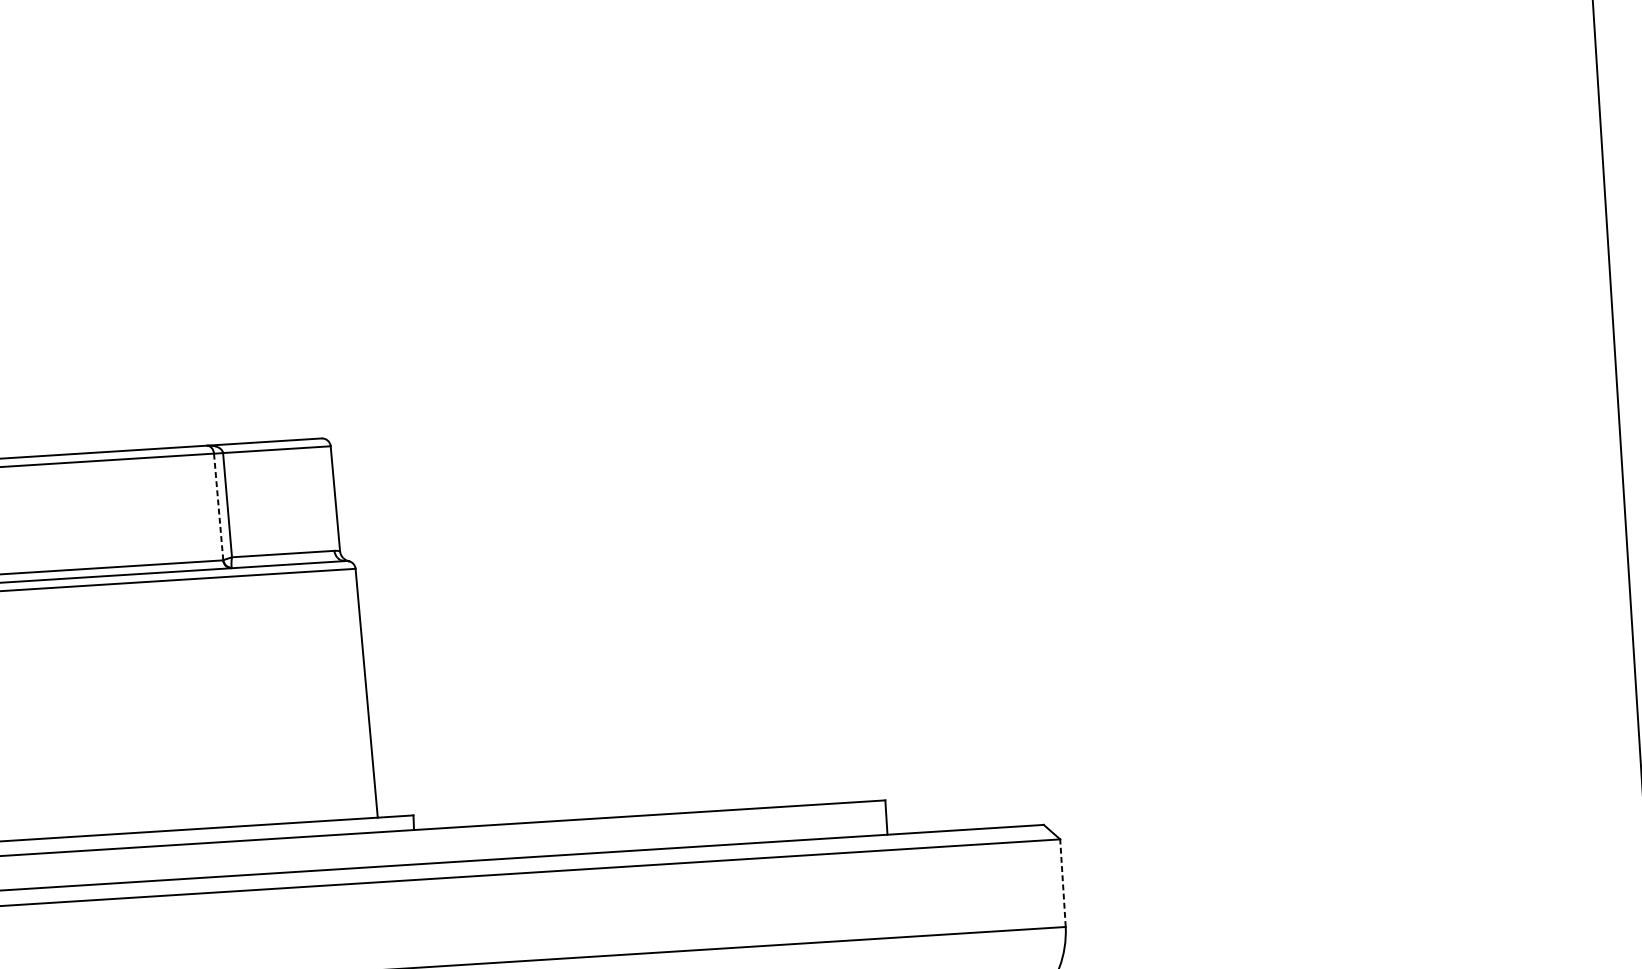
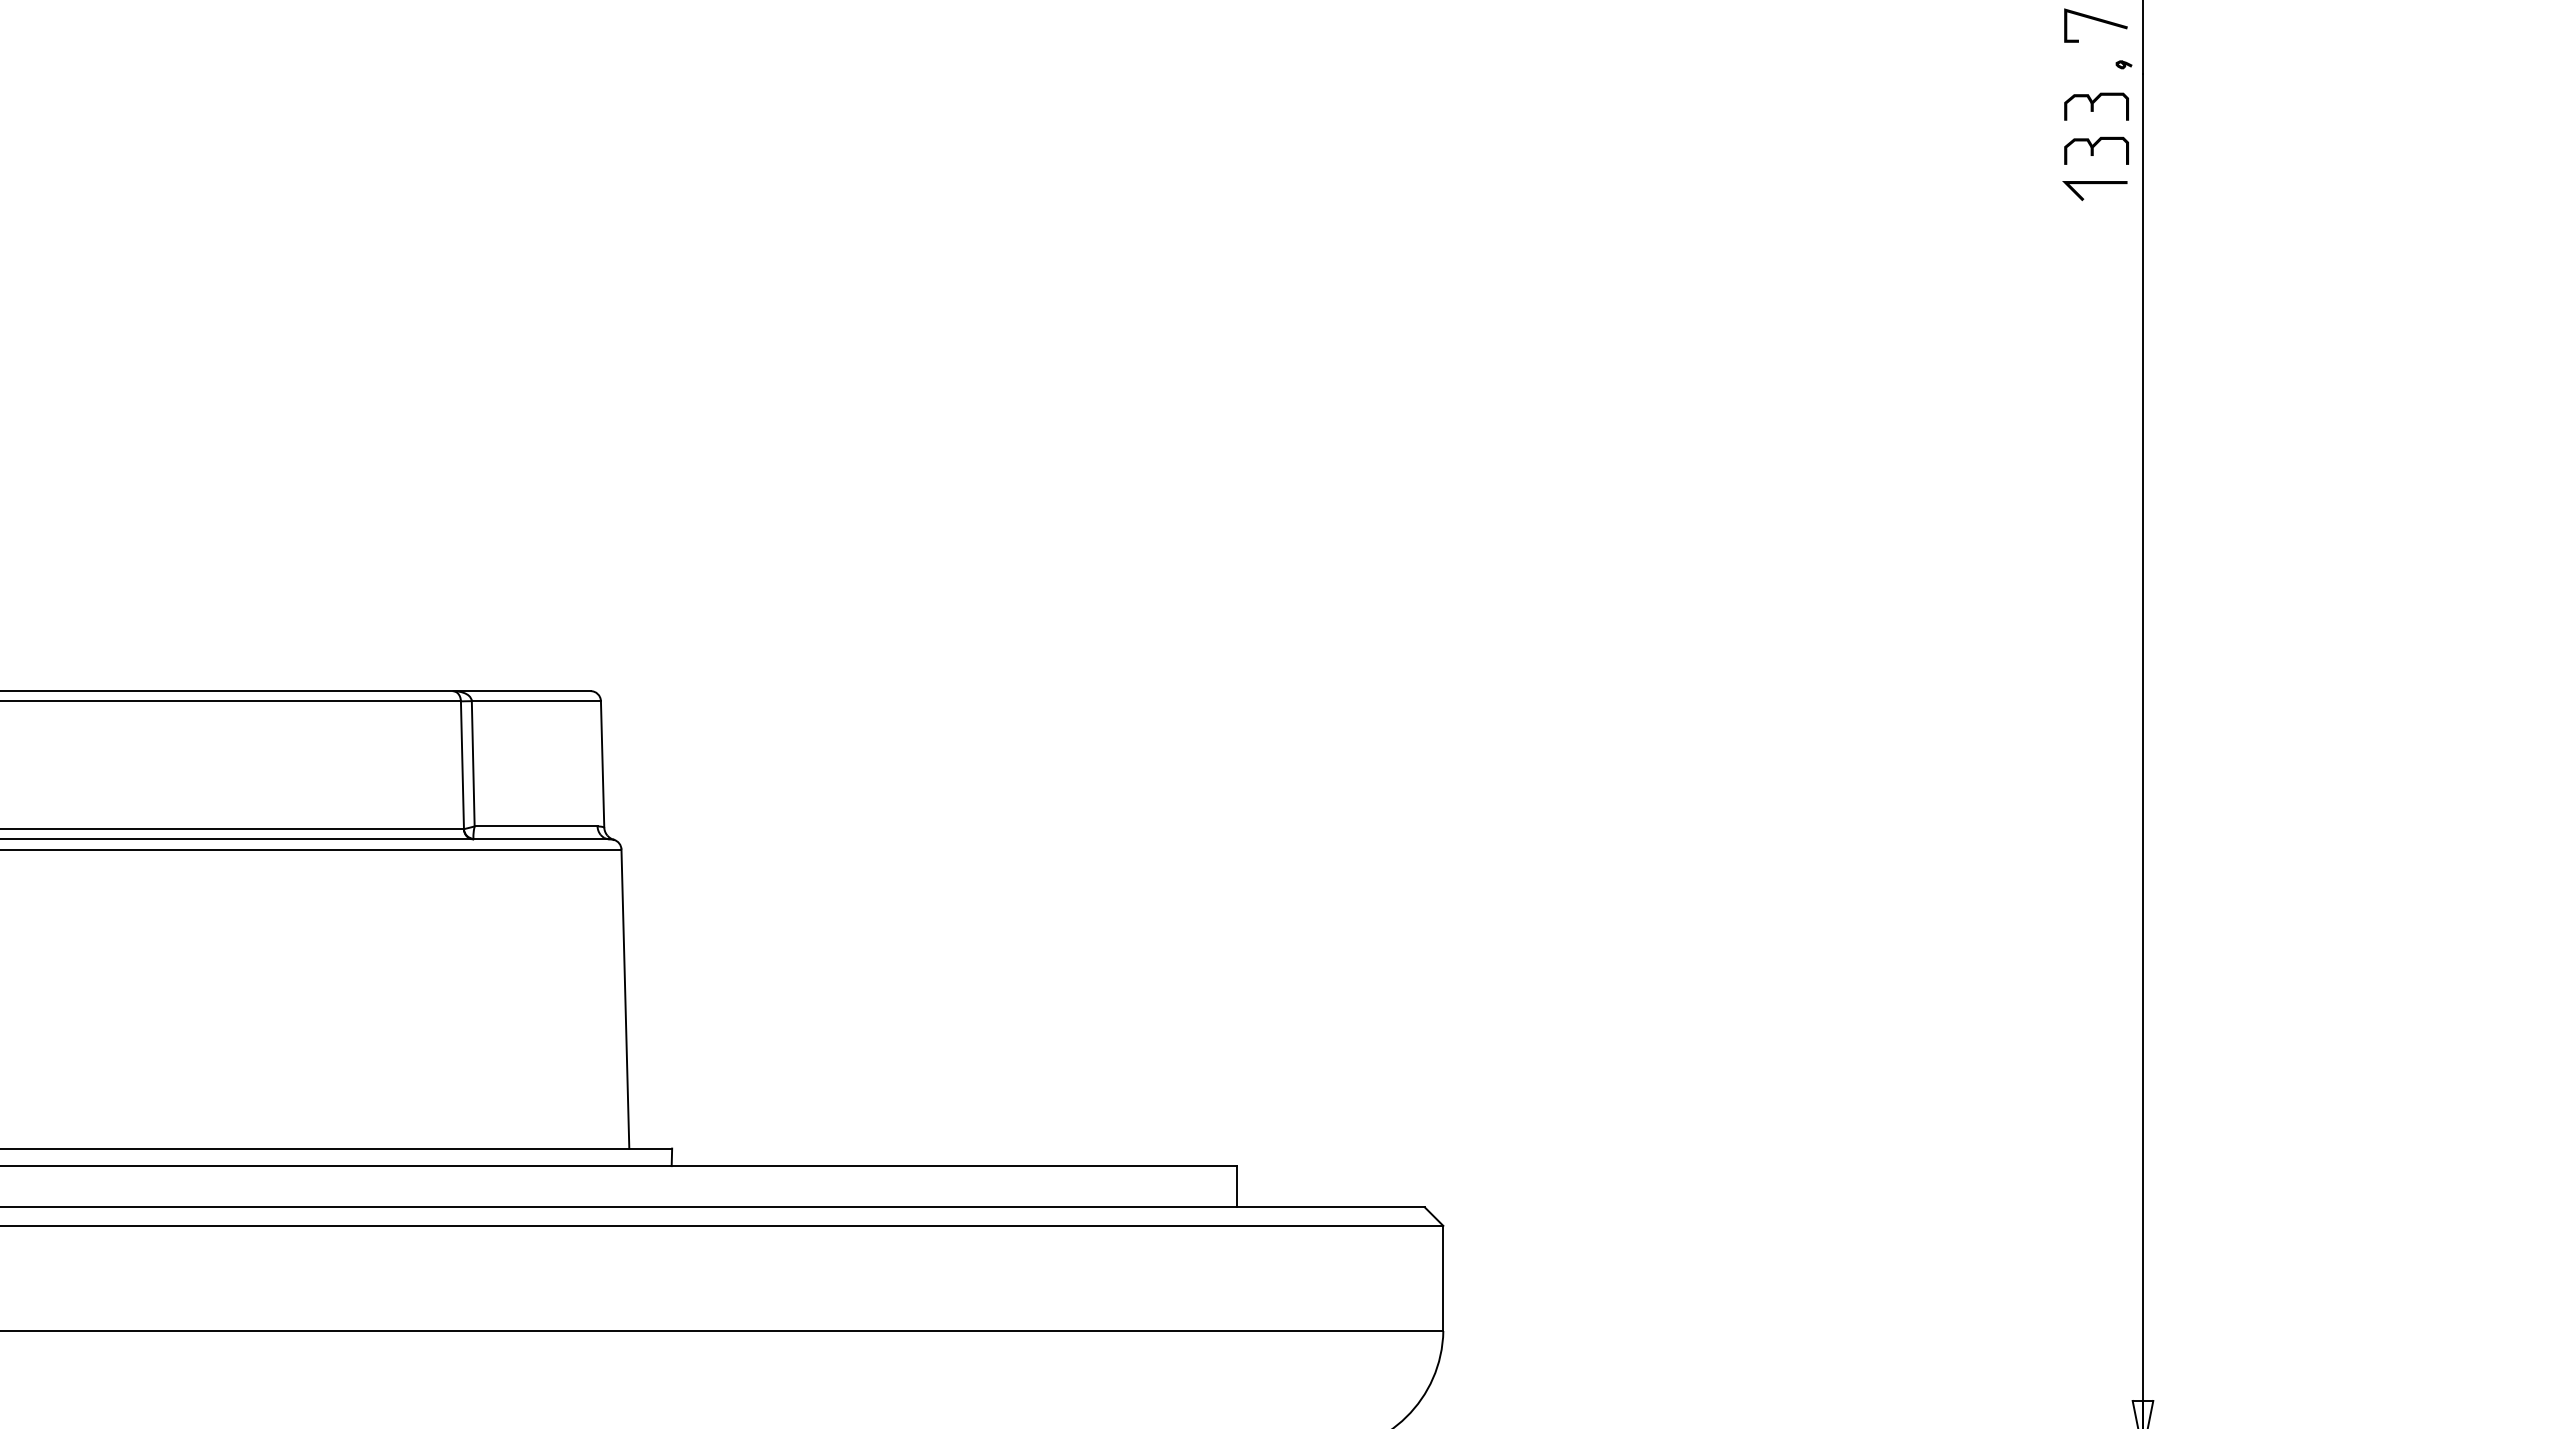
line: (218, 506) -> (462, 764), dashed -> solid
line: (1063, 883) -> (1443, 1278), dashed -> solid

